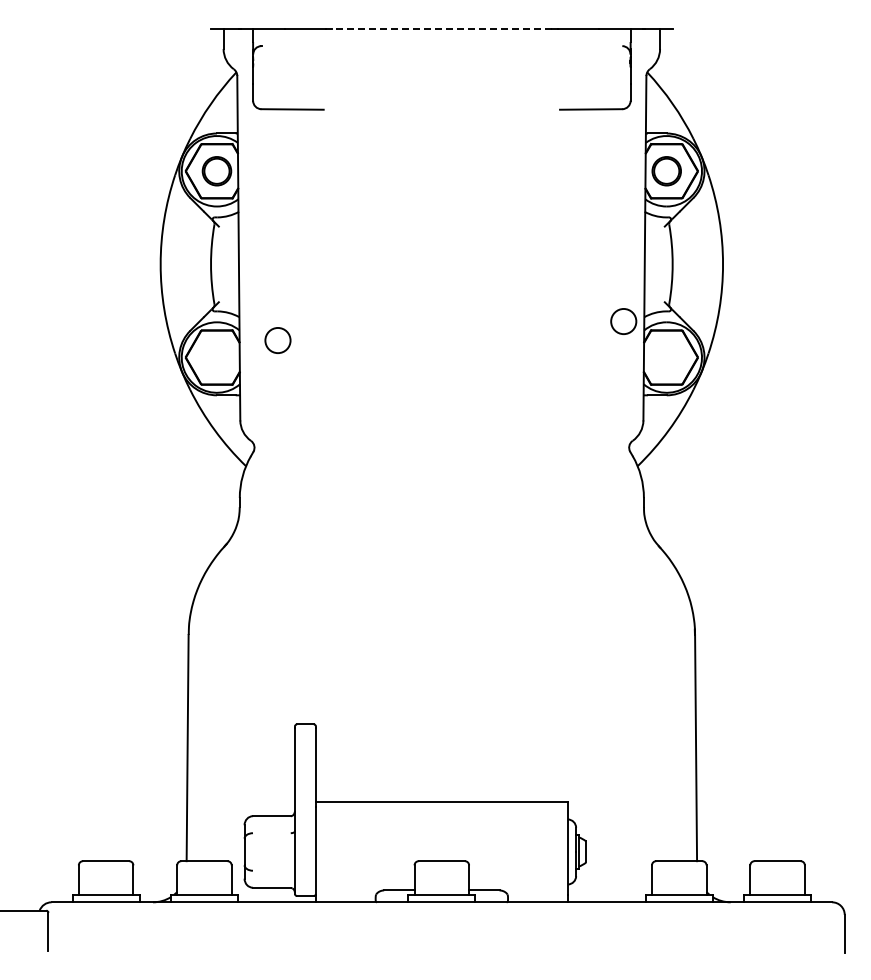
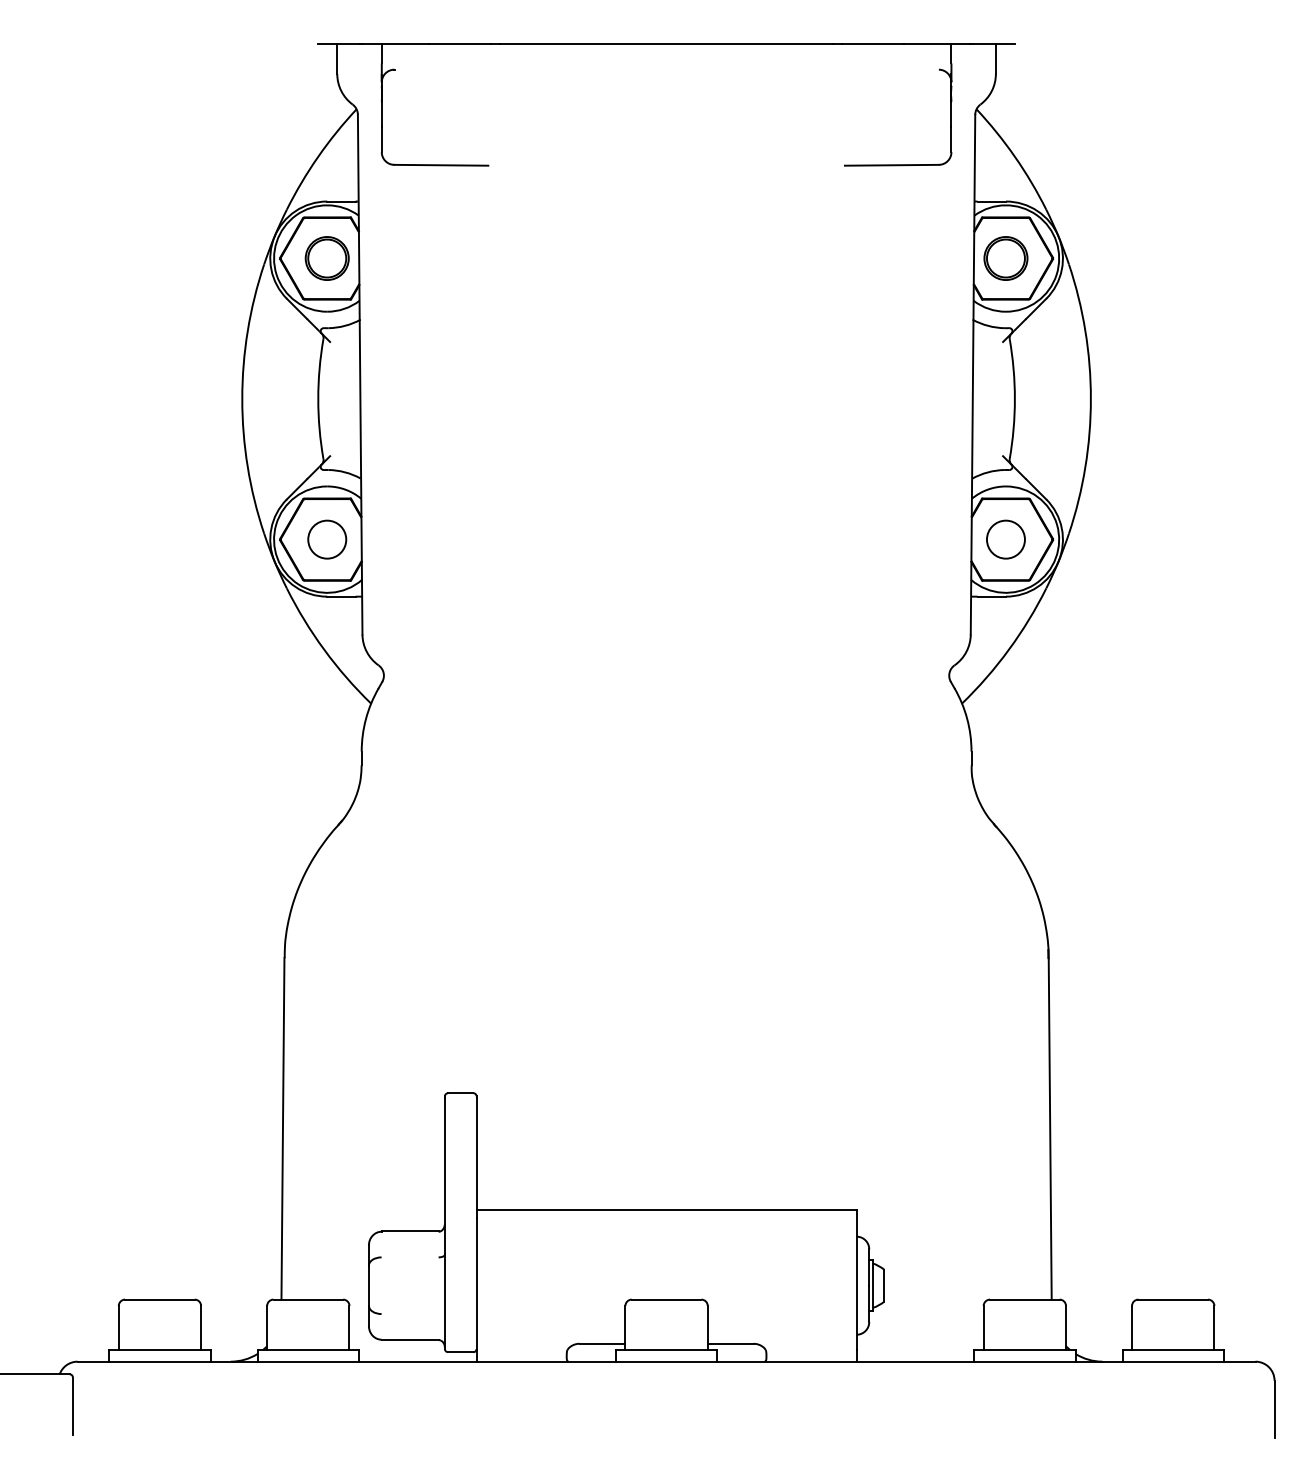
line: (441, 29) -> (666, 44), dashed -> solid
circle: (623, 321) -> (1005, 539), moved
circle: (277, 340) -> (326, 539), moved

